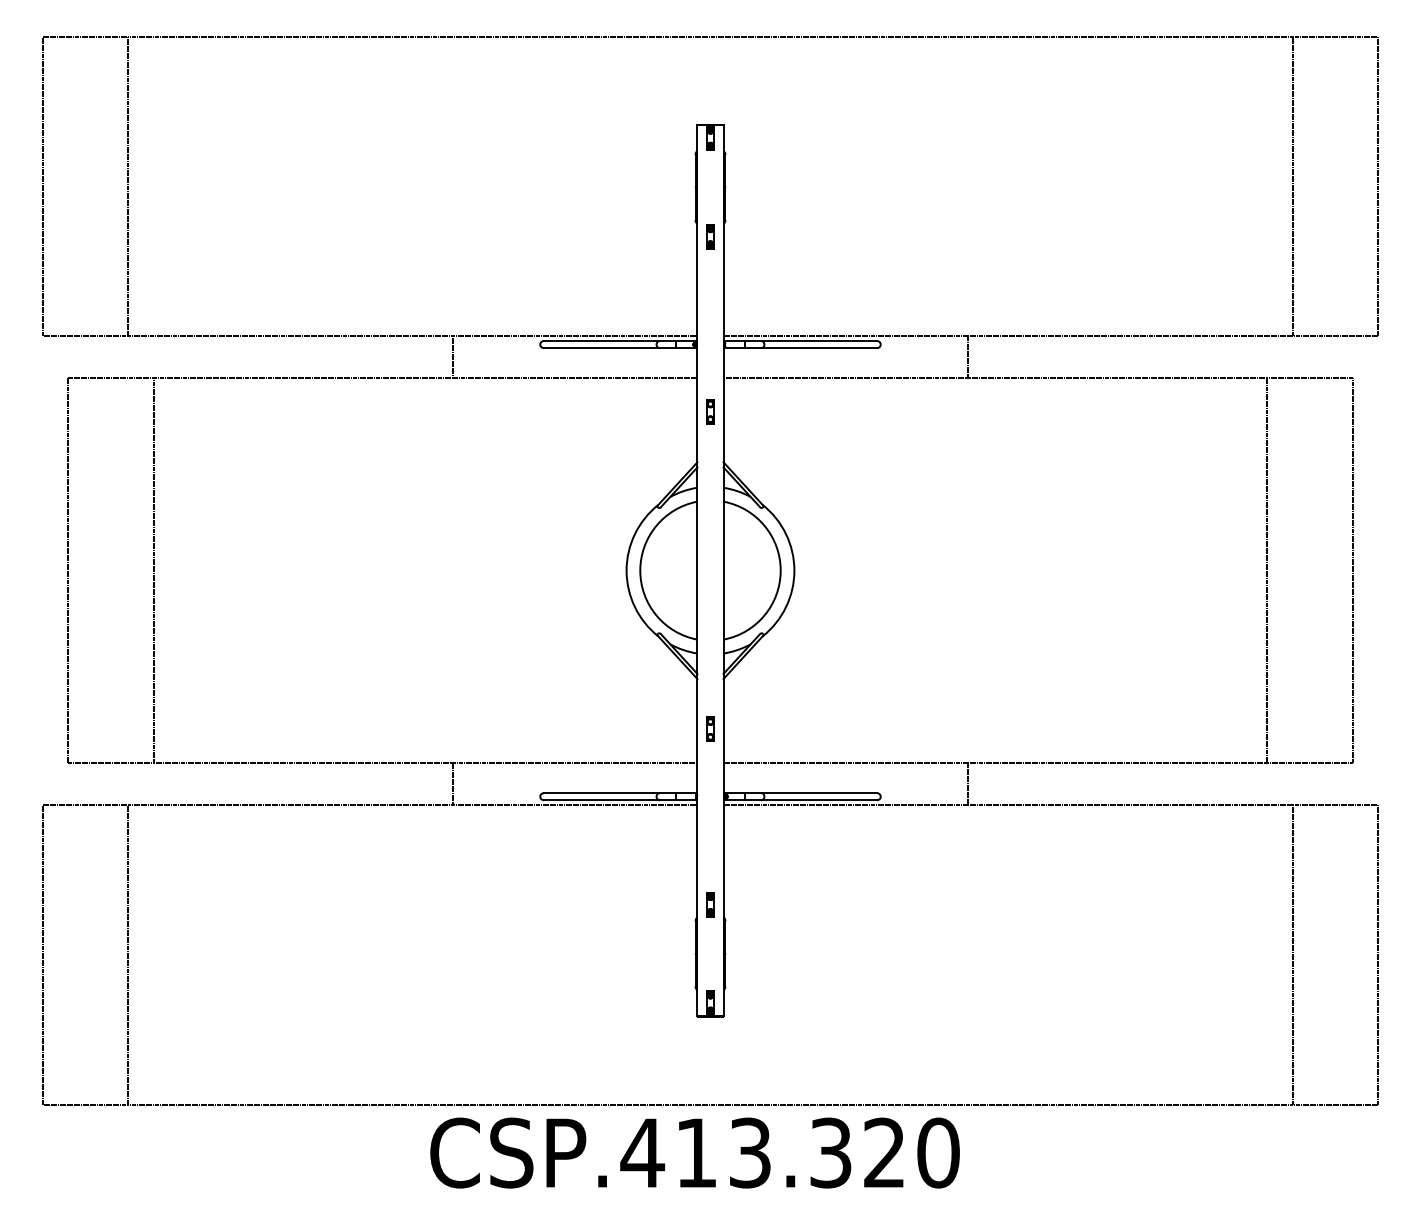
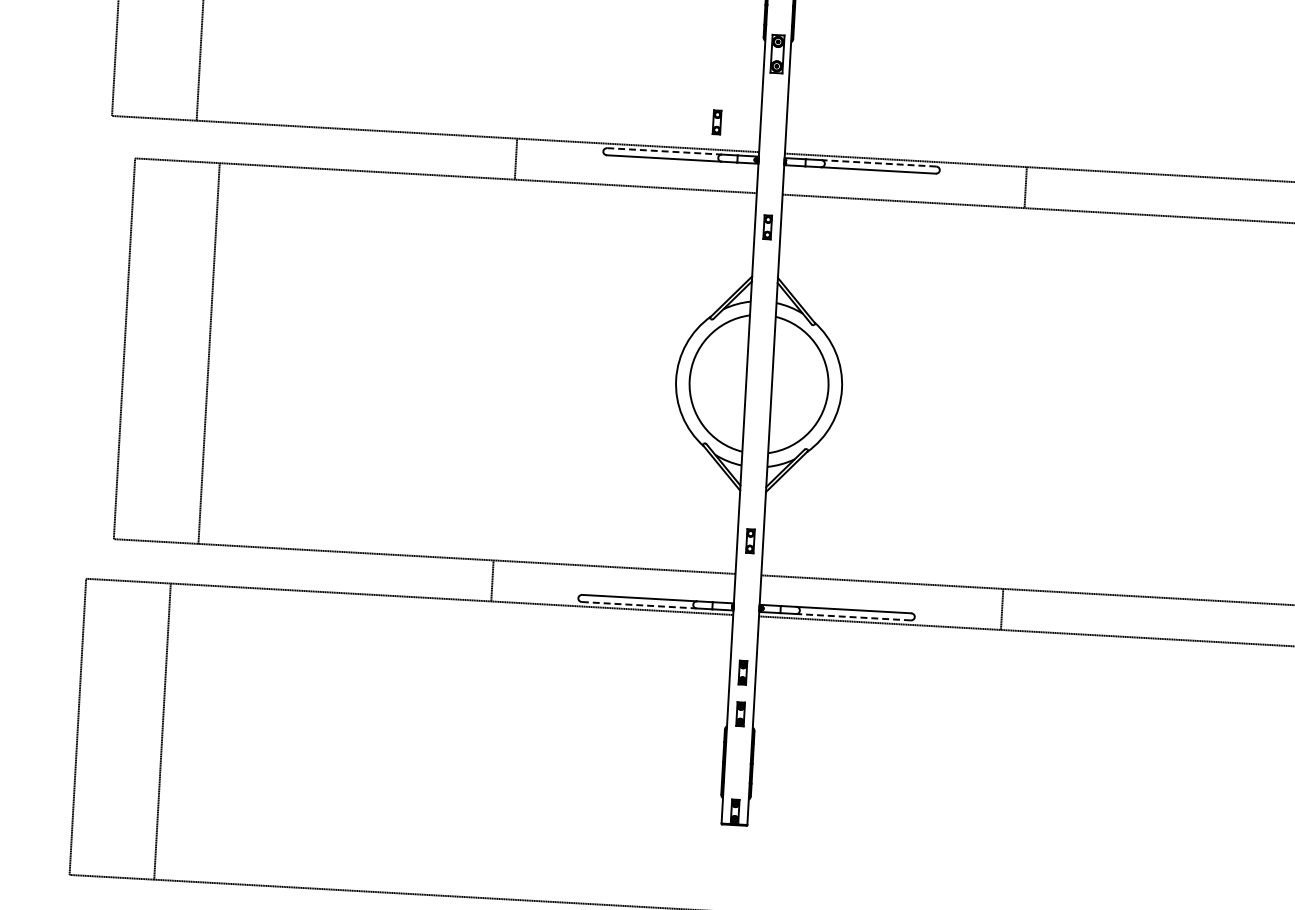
part: (710, 236) -> (777, 54), size x1.6
part: (653, 308) -> (717, 122), added
line: (602, 341) -> (665, 151), solid -> dashed
line: (818, 341) -> (878, 163), solid -> dashed
line: (602, 800) -> (639, 605), solid -> dashed
line: (818, 800) -> (853, 617), solid -> dashed
part: (710, 862) -> (742, 672), added

